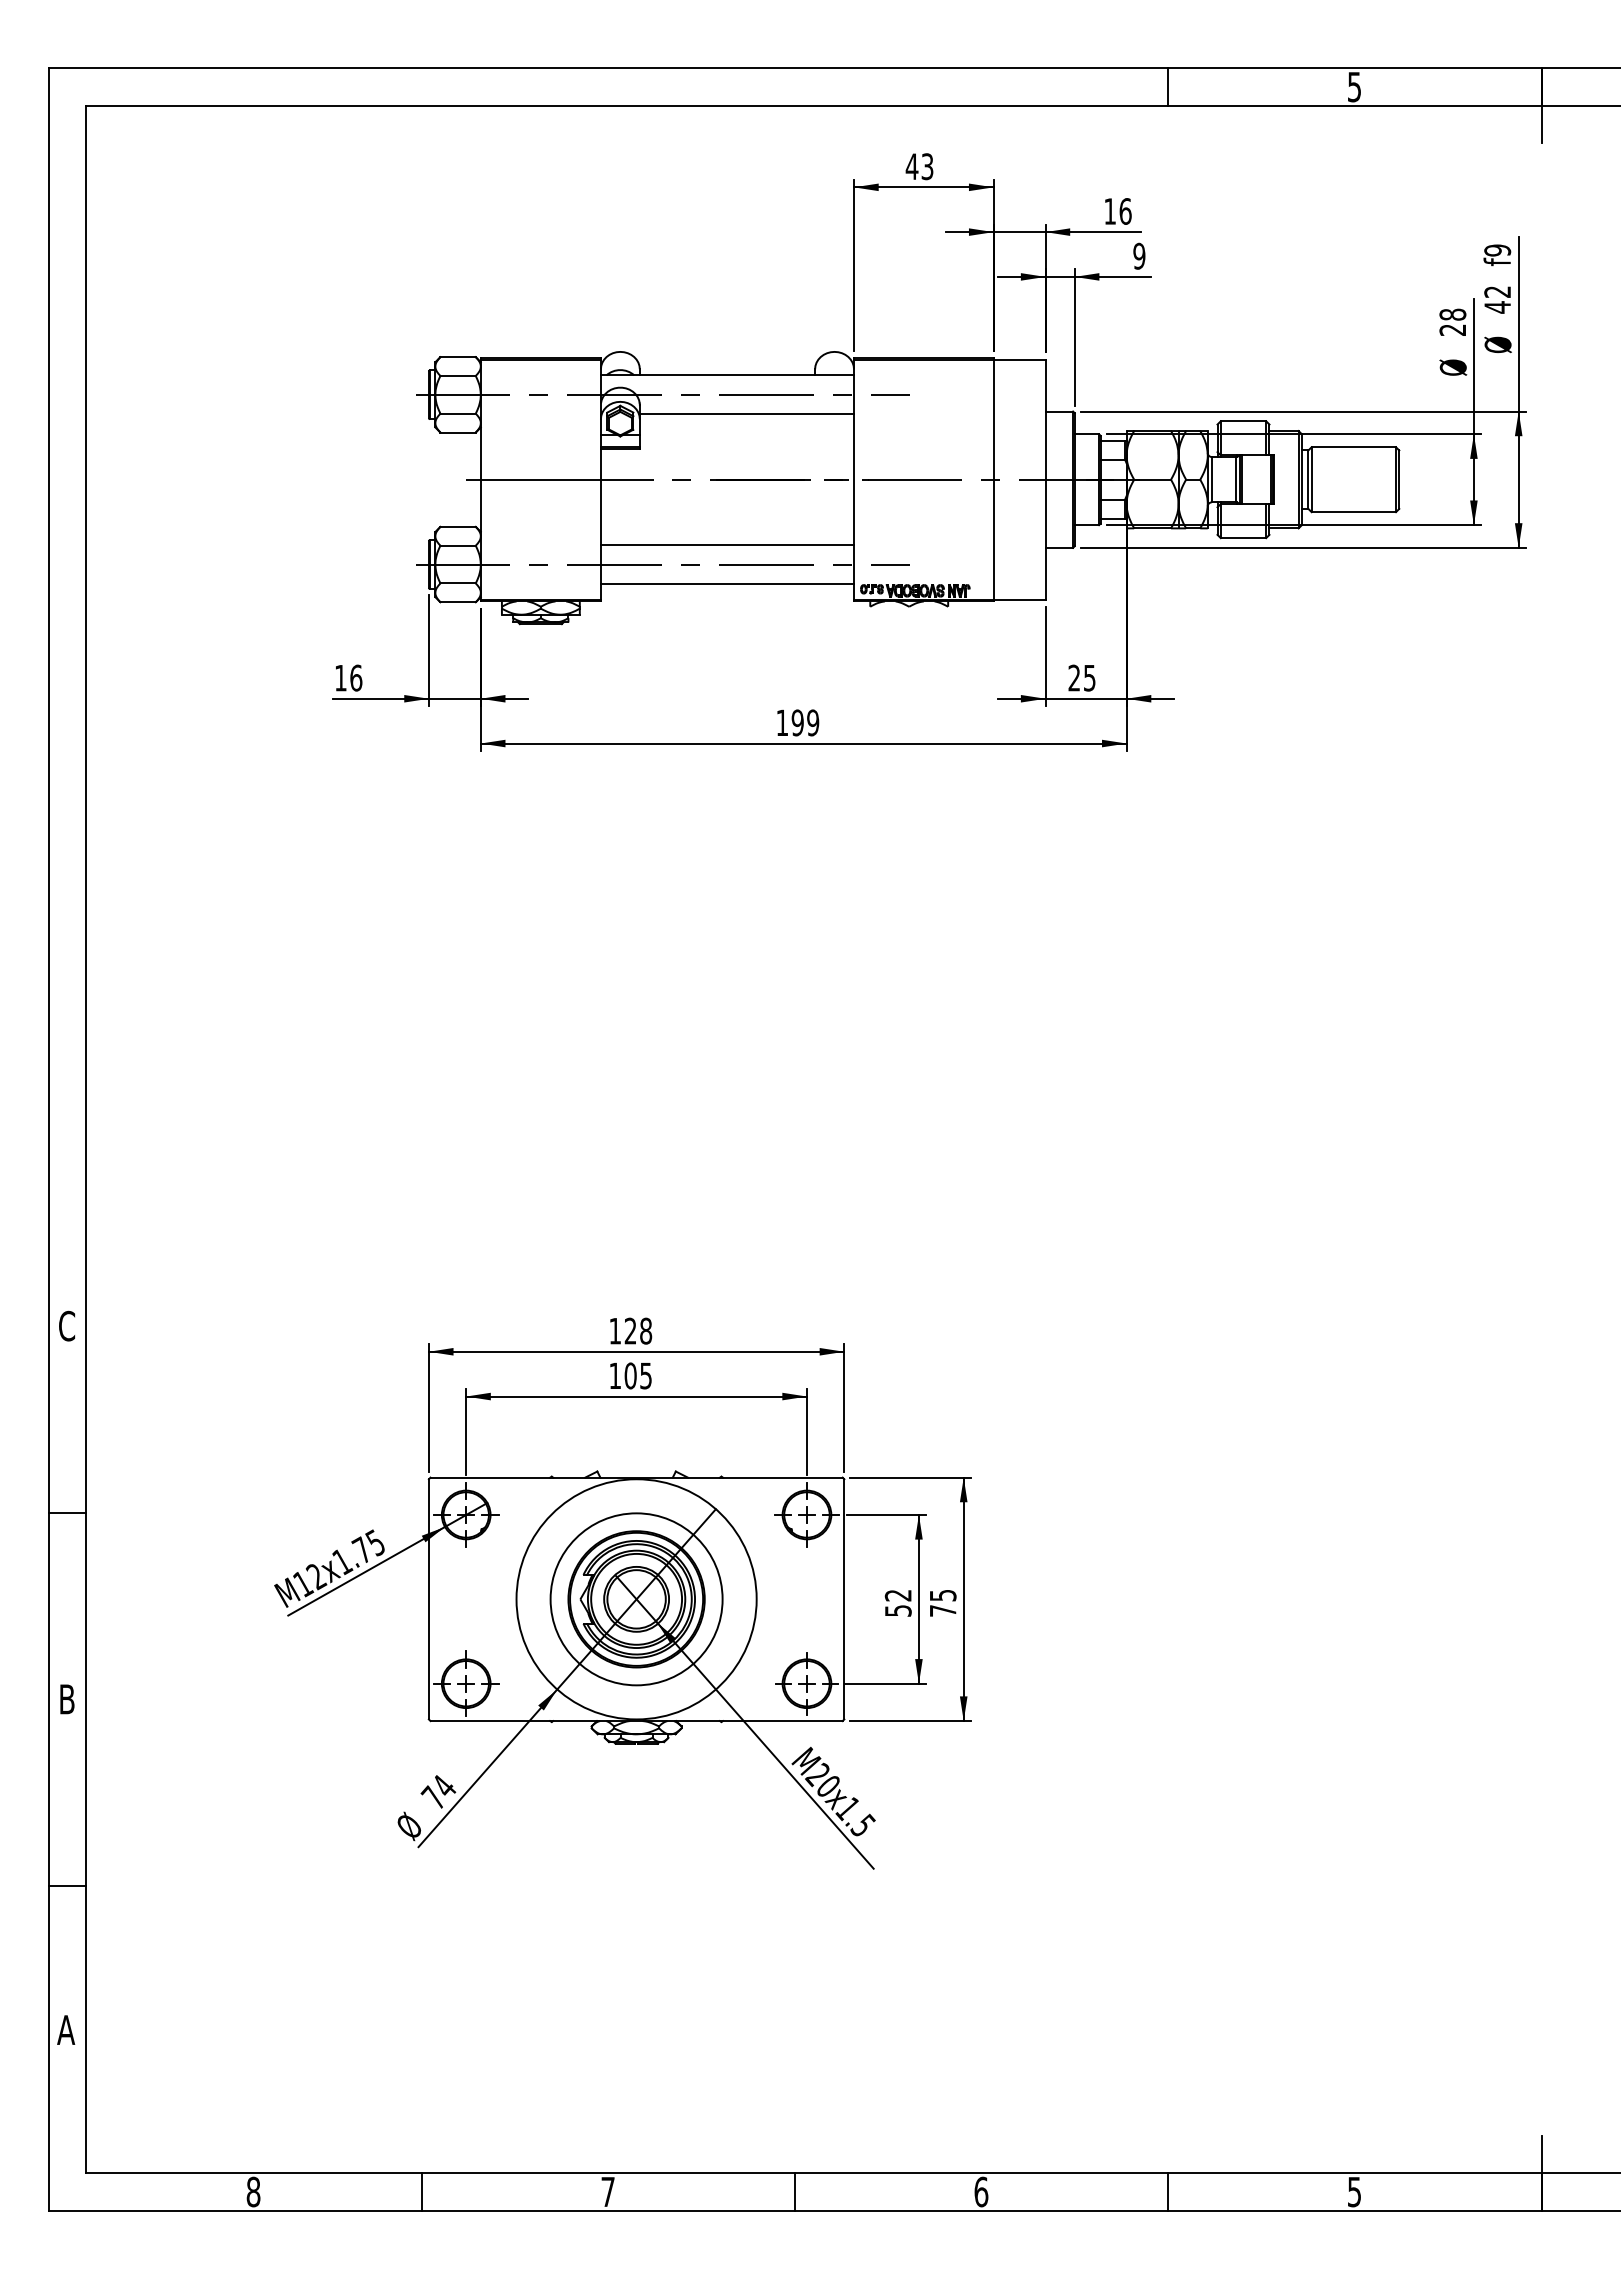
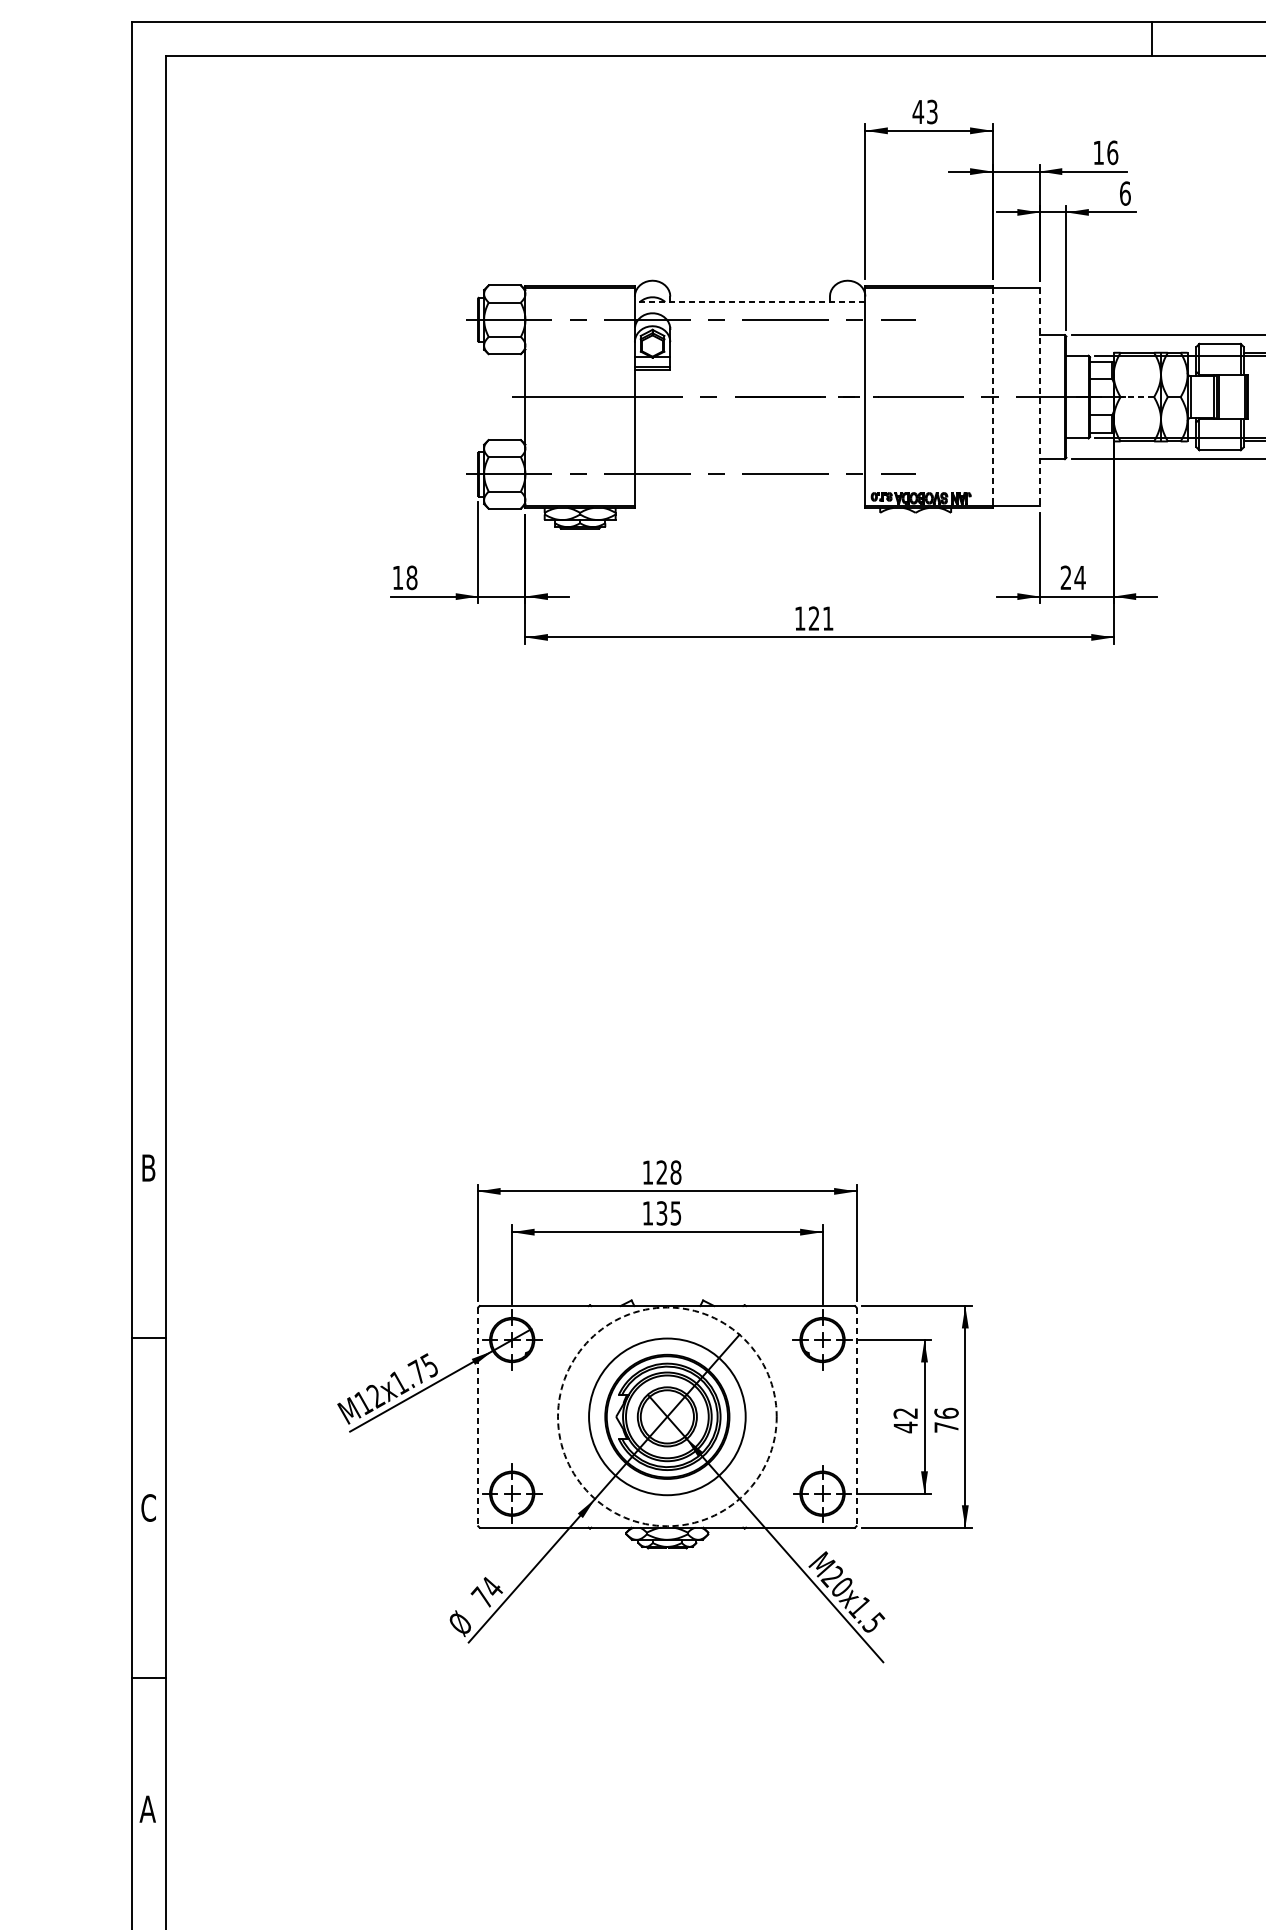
text: (1139, 255) -> (1125, 192), 9 -> 6
line: (727, 375) -> (750, 302), solid -> dashed
line: (746, 414) -> (767, 337), removed
line: (1152, 479) -> (1137, 396), solid -> dashed
line: (993, 480) -> (992, 397), solid -> dashed
line: (1045, 480) -> (1039, 397), solid -> dashed
line: (727, 545) -> (750, 457), removed
line: (727, 584) -> (750, 492), removed
text: (356, 677) -> (412, 577), 16 -> 18
text: (1089, 678) -> (1079, 578), 25 -> 24
text: (805, 722) -> (821, 618), 199 -> 121
text: (67, 1325) -> (149, 1167), C -> B
text: (630, 1375) -> (661, 1213), 105 -> 135
text: (942, 1595) -> (945, 1413), 75 -> 76
line: (428, 1599) -> (477, 1417), solid -> dashed
circle: (636, 1599) -> (667, 1417), solid -> dashed
line: (844, 1599) -> (856, 1417), solid -> dashed
text: (898, 1610) -> (905, 1427), 52 -> 42
text: (67, 1699) -> (149, 1508), B -> C

